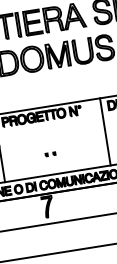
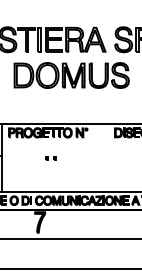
line: (105, 131) -> (108, 157), removed
part: (50, 154) -> (50, 158), moved

